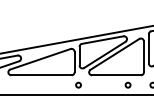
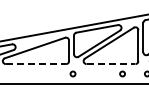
line: (41, 75) -> (35, 64), solid -> dashed
line: (117, 75) -> (111, 64), solid -> dashed

